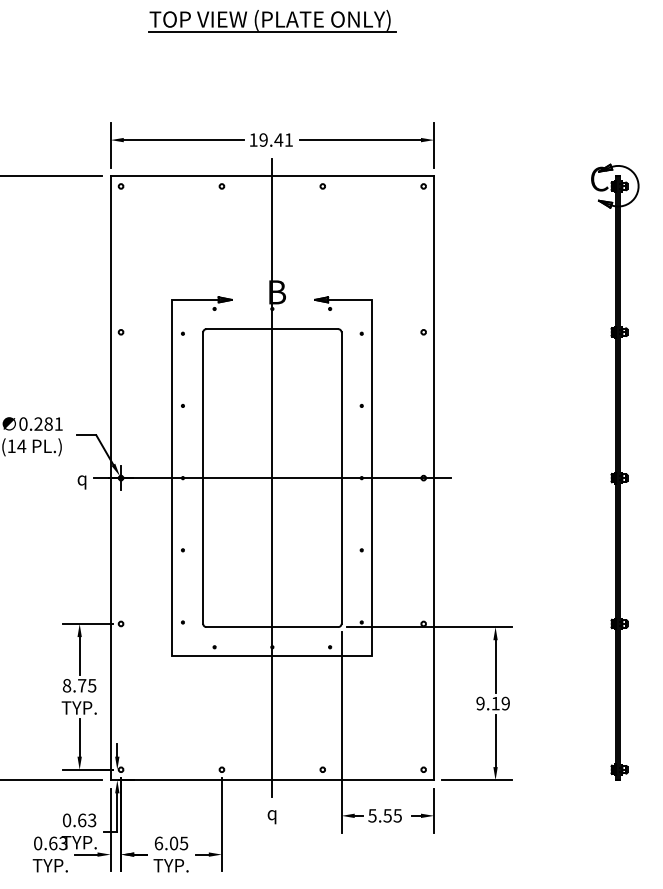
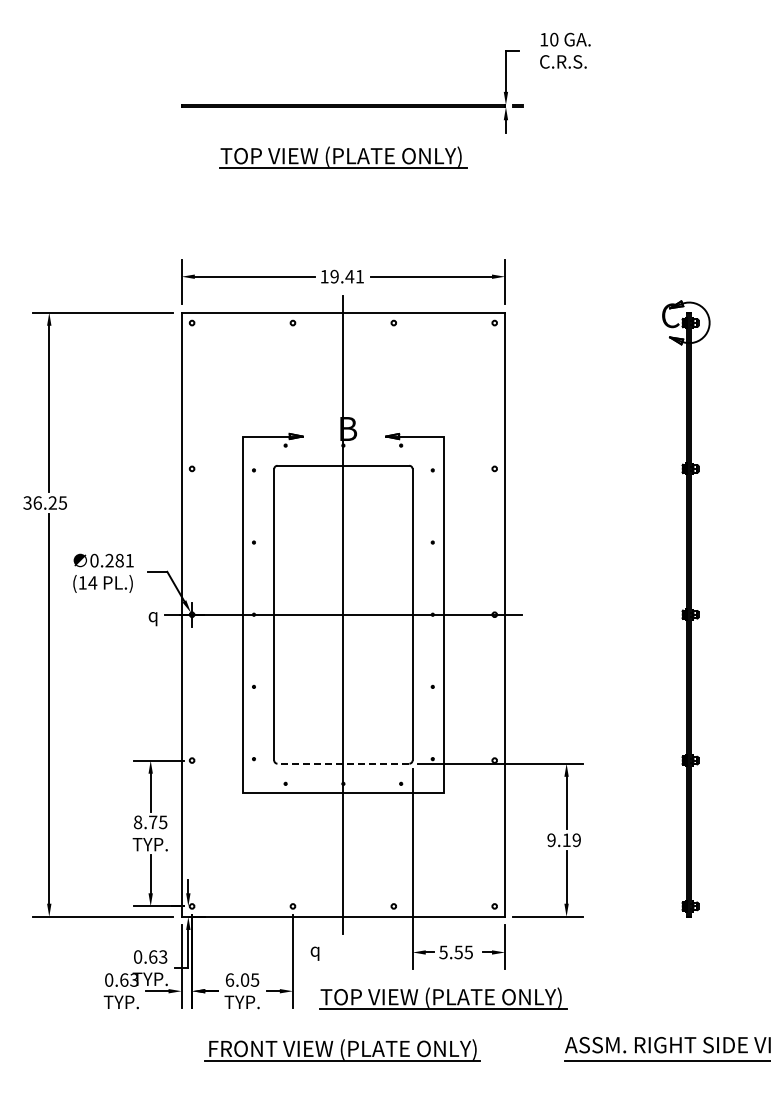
line: (272, 626) -> (343, 763), solid -> dashed
text: (271, 816) -> (314, 953), moved
part: (372, 861) -> (443, 998), added

